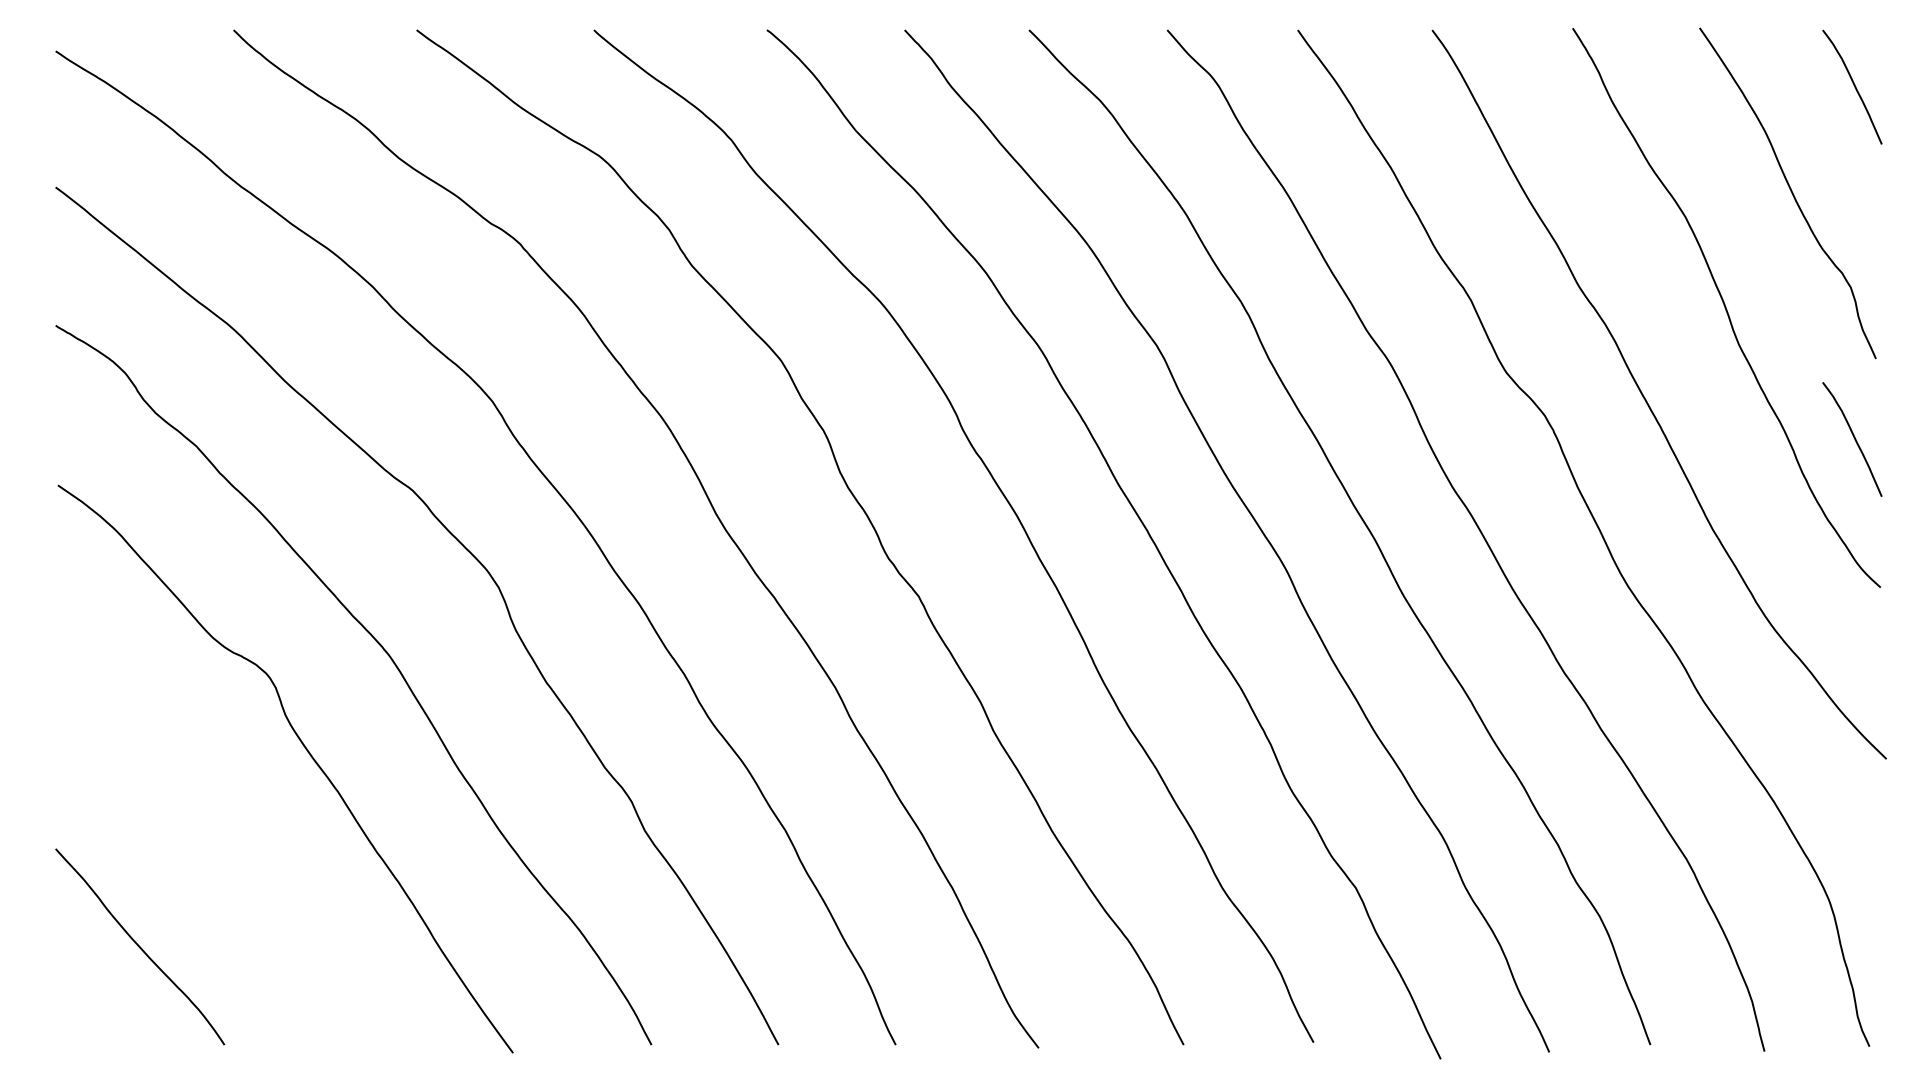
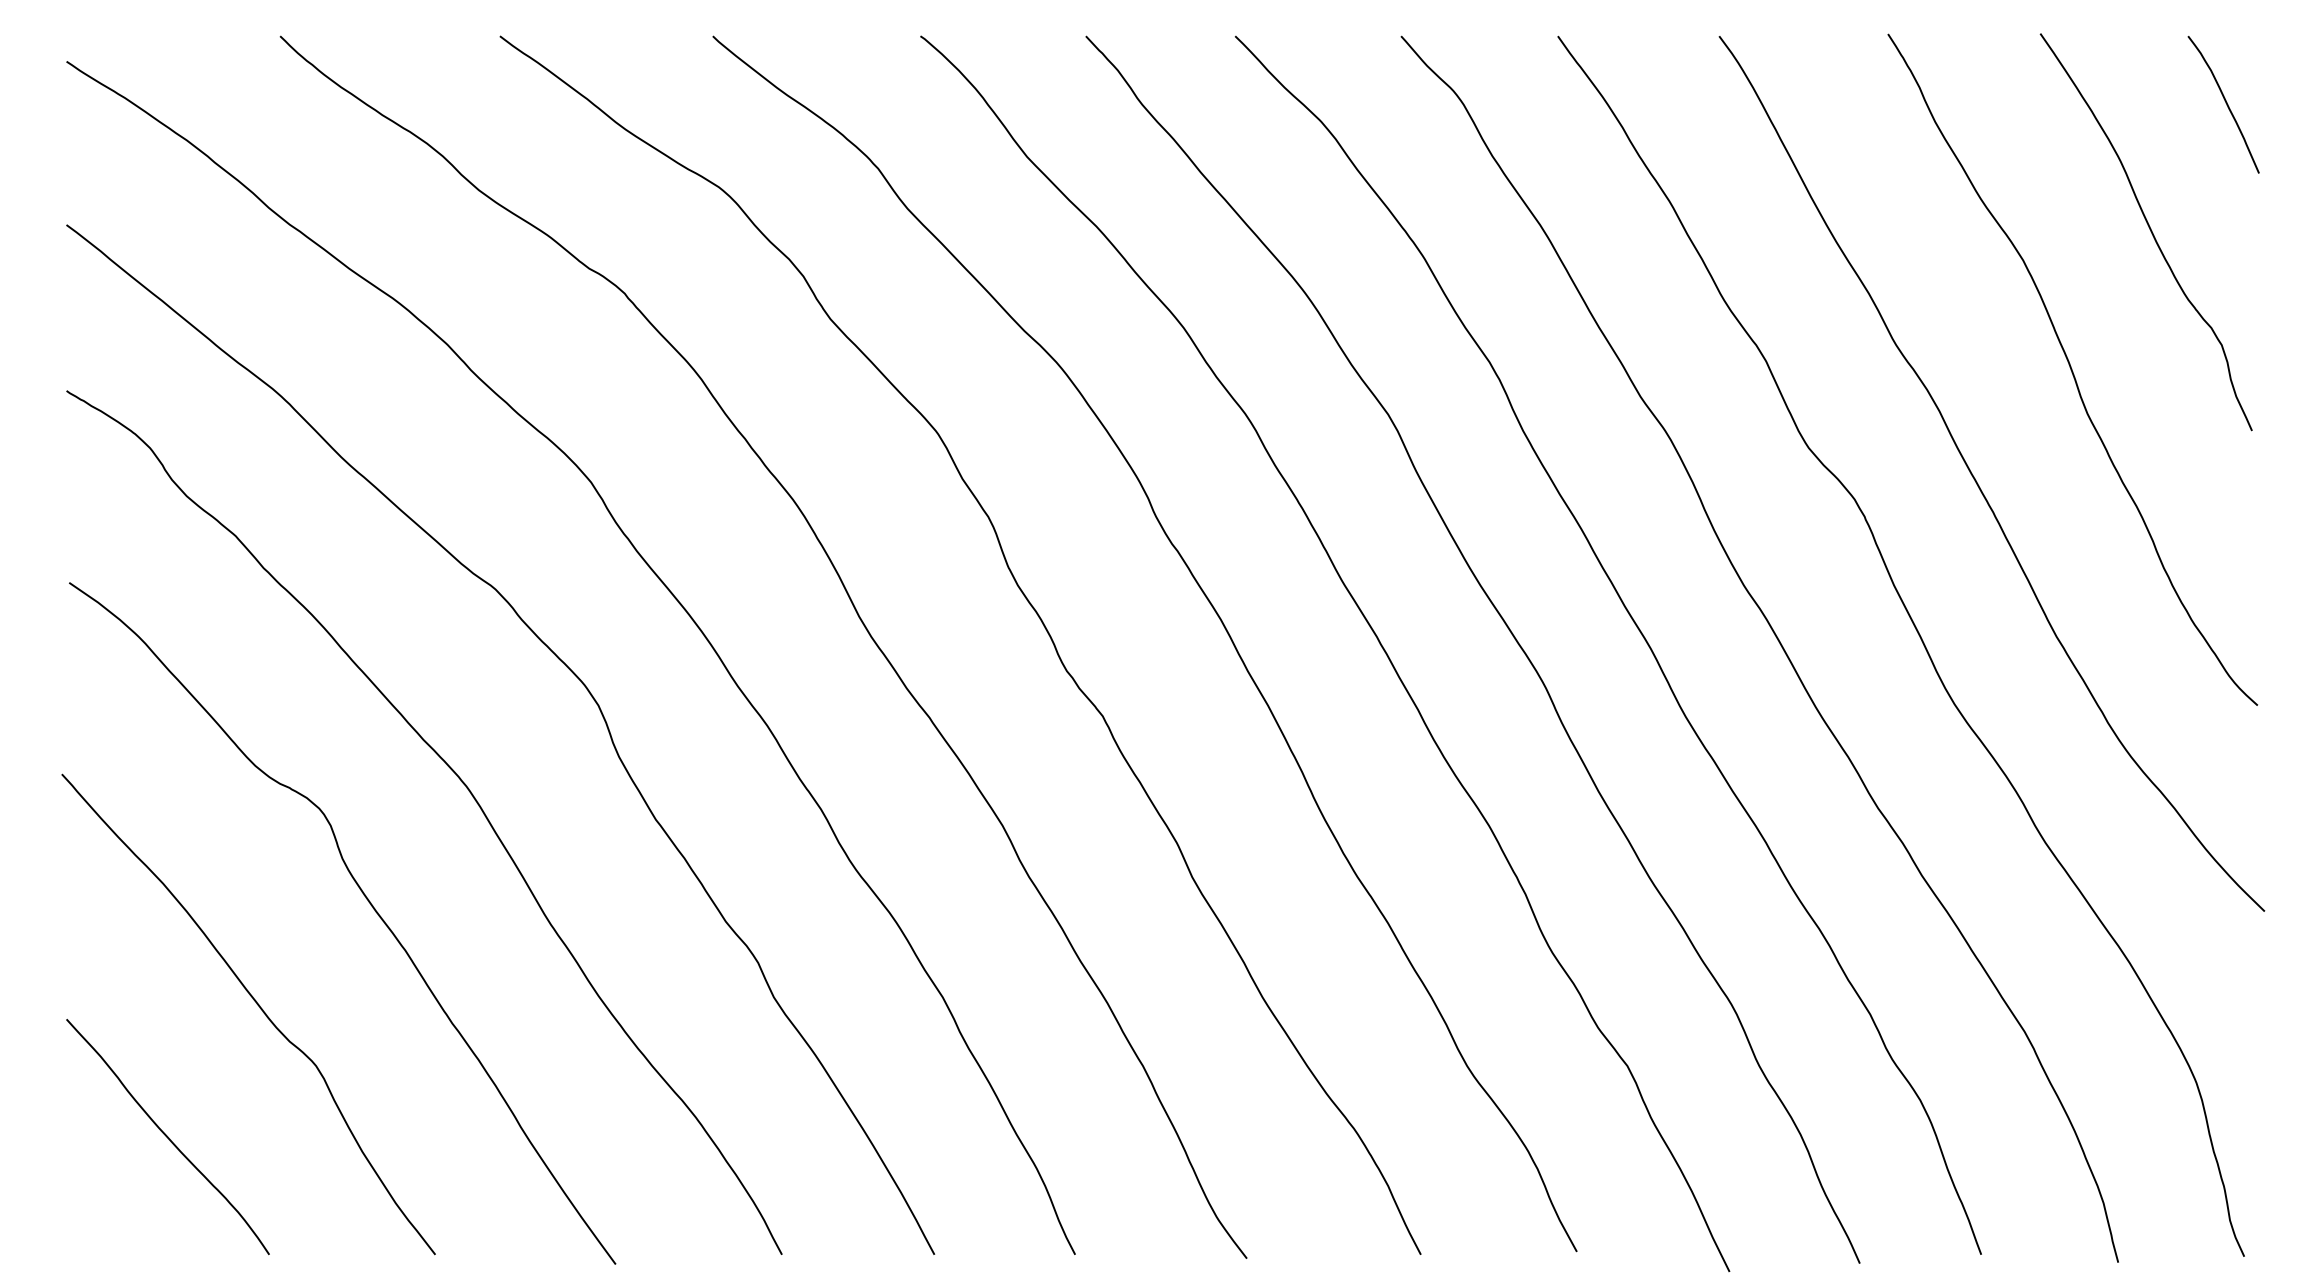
curve: (1853, 438) -> (2225, 526), removed
curve: (216, 839) -> (259, 1008), added

